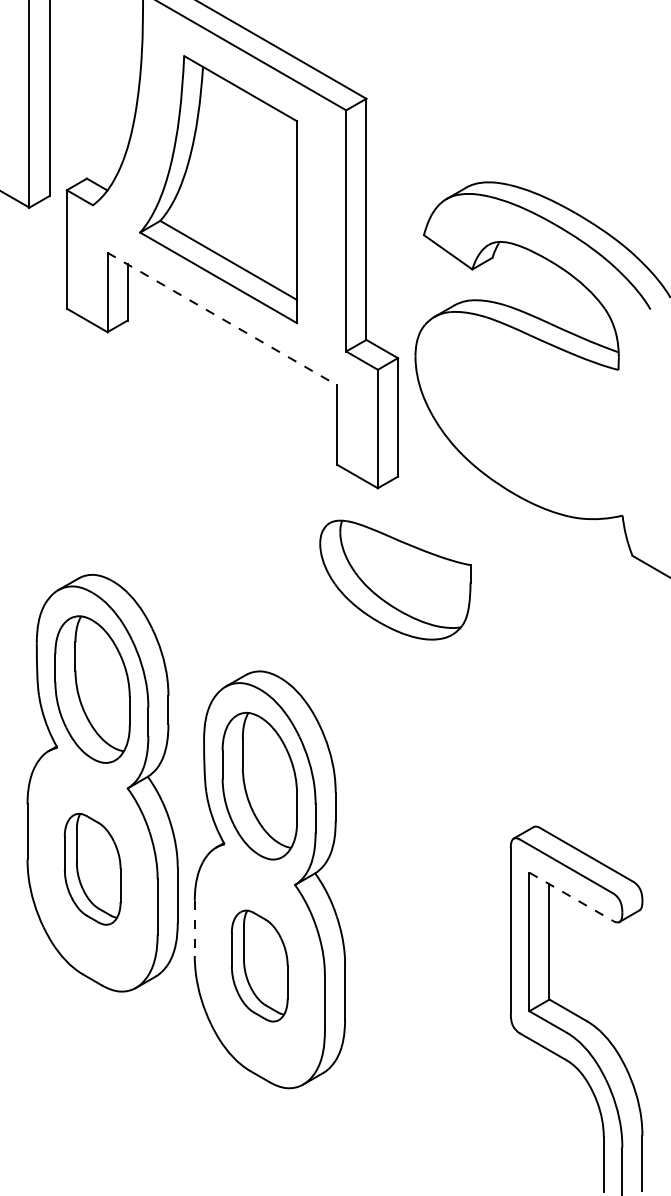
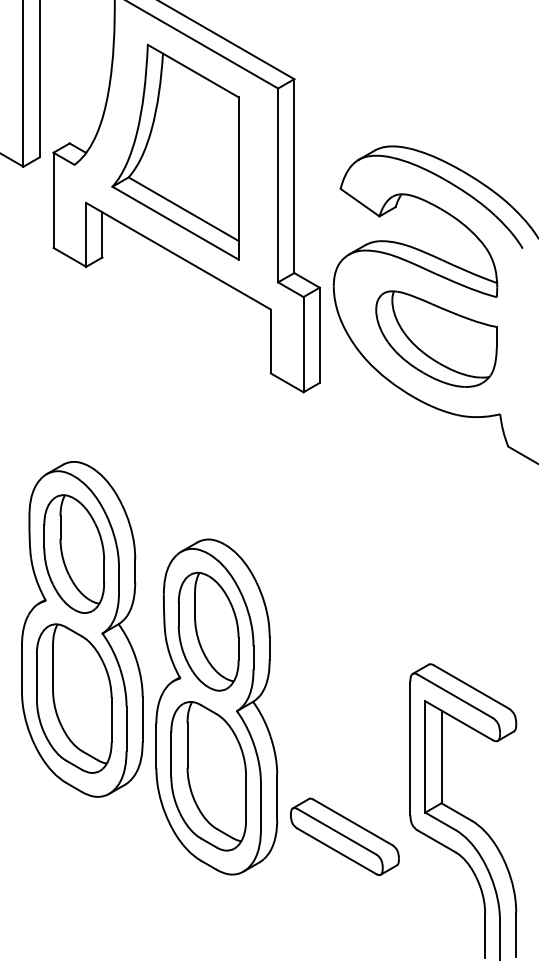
line: (222, 319) -> (178, 256), dashed -> solid
part: (395, 579) -> (436, 338), moved
part: (92, 869) -> (74, 698), size x1.67
line: (570, 896) -> (458, 720), dashed -> solid
line: (194, 928) -> (156, 746), dashed -> solid
part: (259, 966) -> (208, 776), size x1.67
part: (428, 1040) -> (344, 836), added

